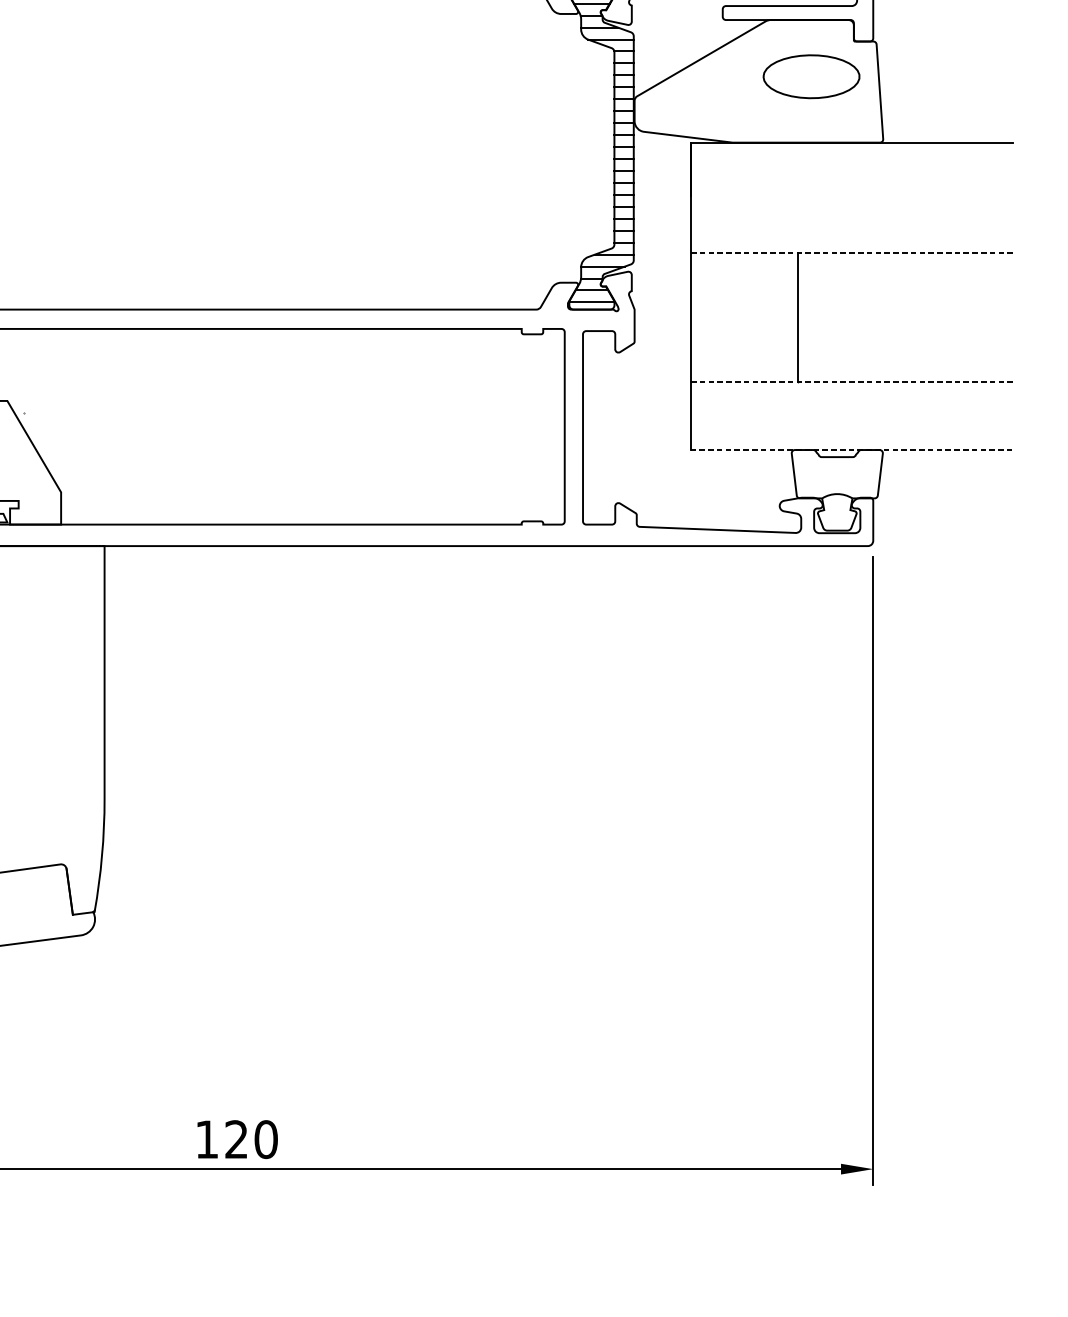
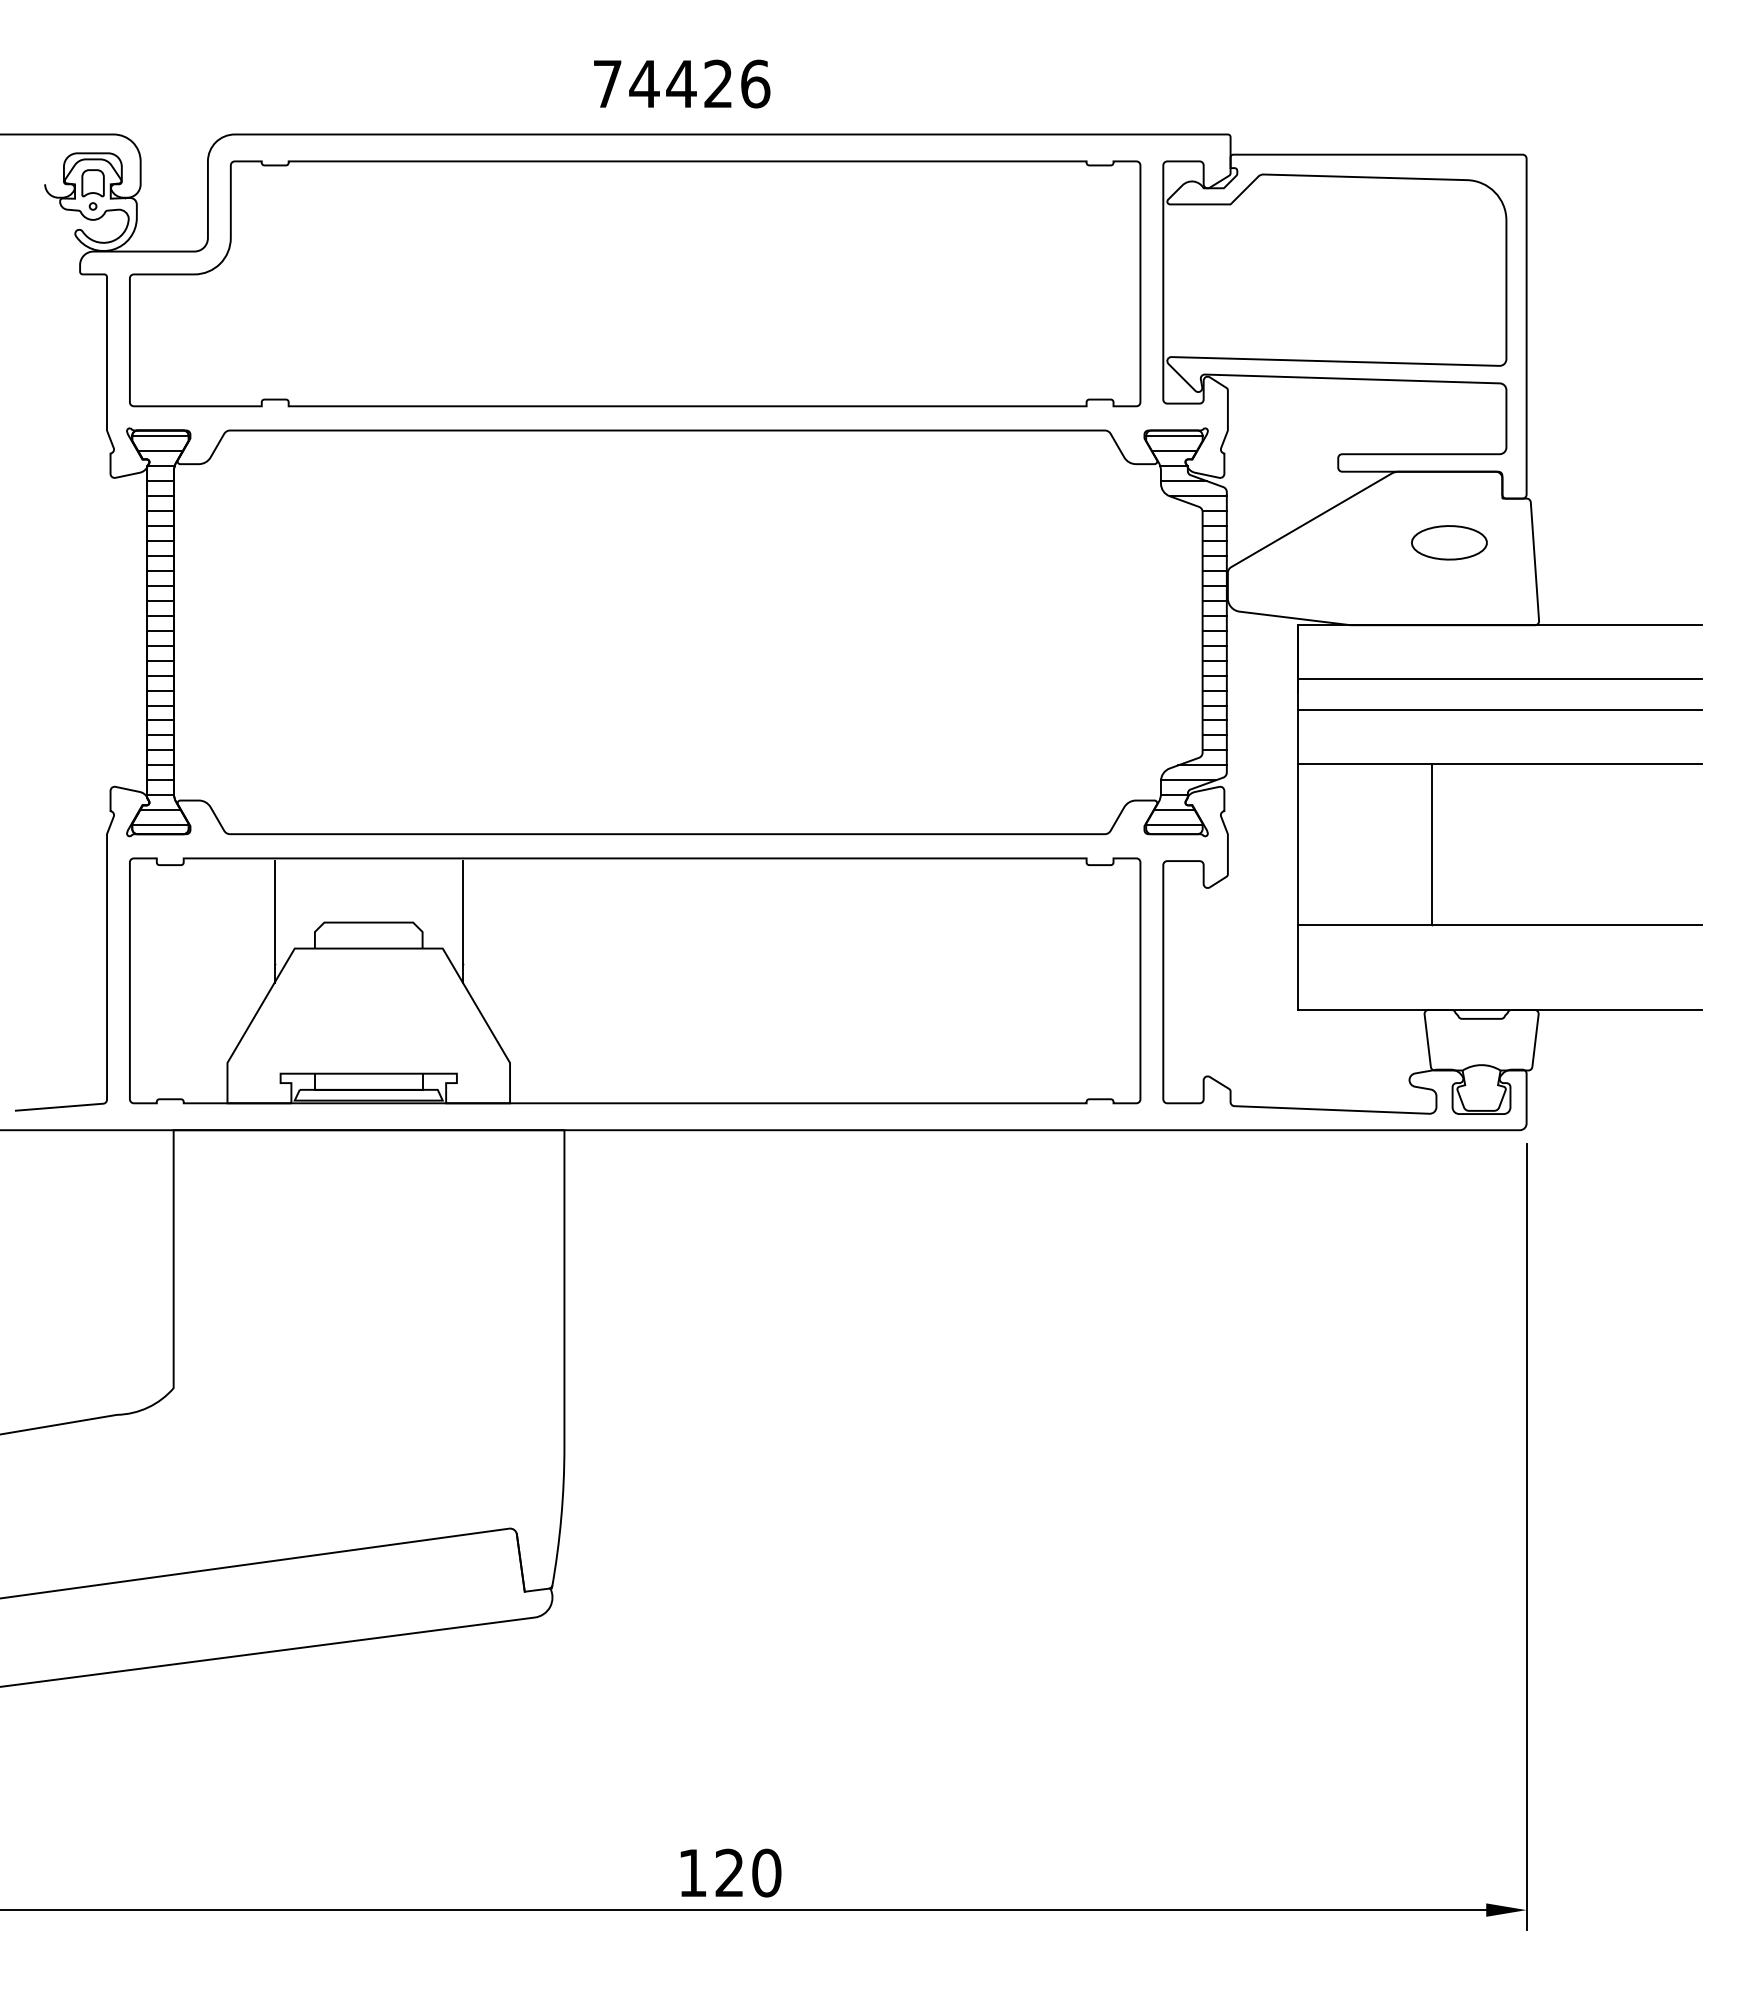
part: (811, 76) -> (1449, 542), size x0.62
line: (851, 186) -> (1499, 679), added
line: (851, 209) -> (1499, 709), added
line: (851, 253) -> (1499, 763), dashed -> solid
line: (23, 379) -> (462, 921), added
line: (851, 382) -> (1499, 925), dashed -> solid
line: (851, 450) -> (1499, 1010), dashed -> solid

